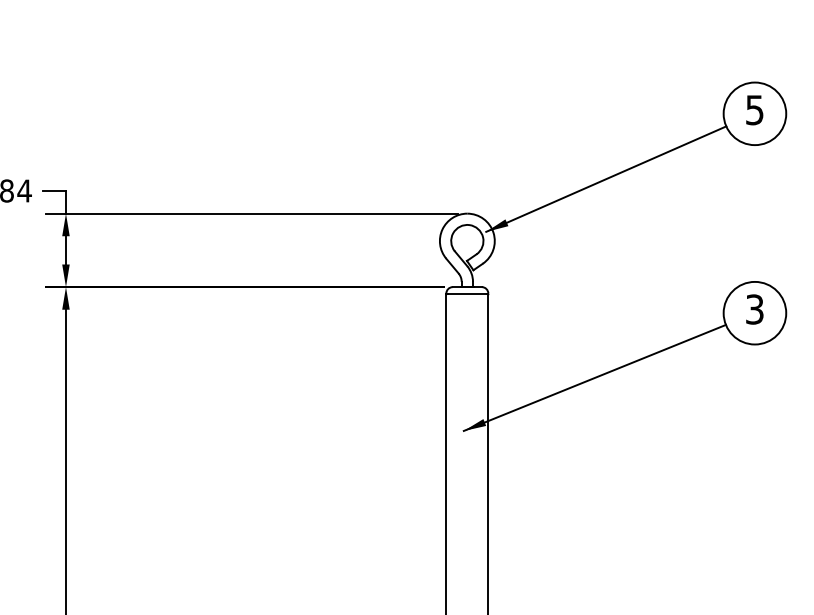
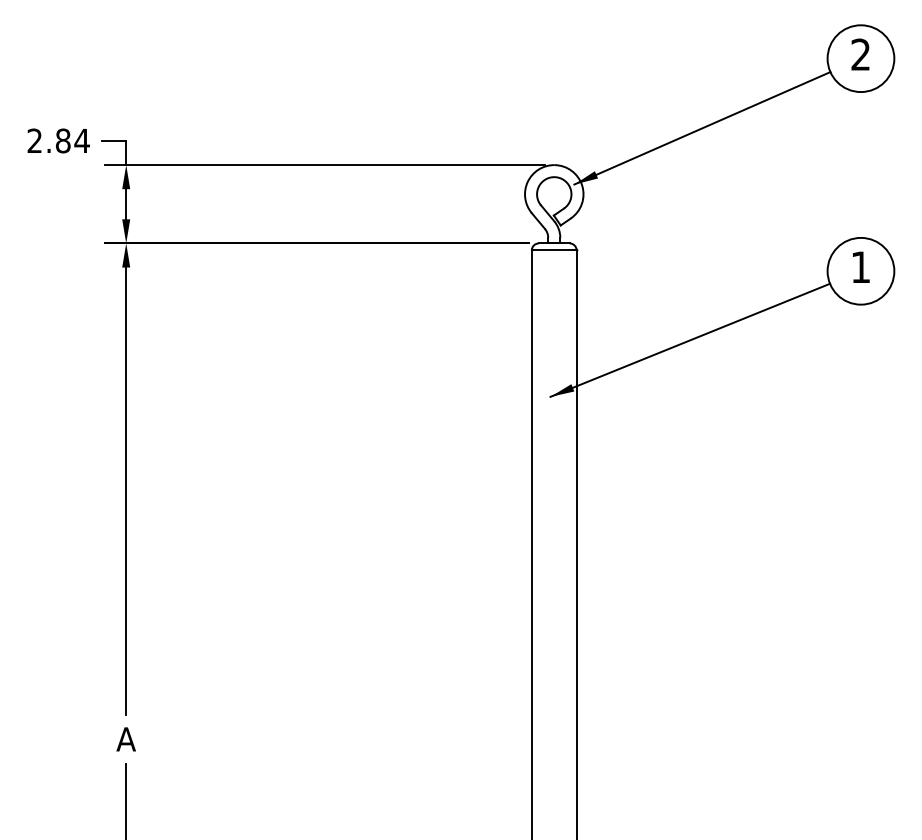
text: (754, 109) -> (860, 54), 5 -> 2
text: (754, 309) -> (860, 267), 3 -> 1

